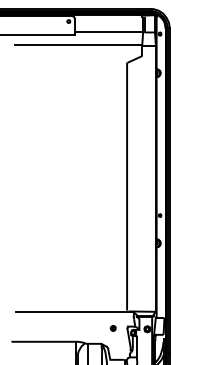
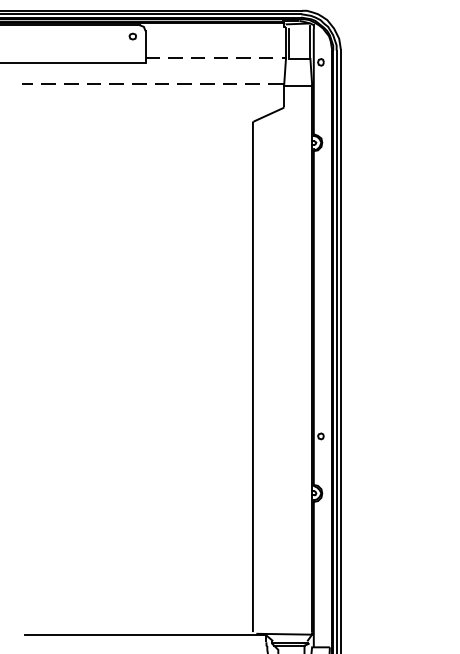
line: (108, 32) -> (214, 59), solid -> dashed
line: (77, 44) -> (150, 83), solid -> dashed

